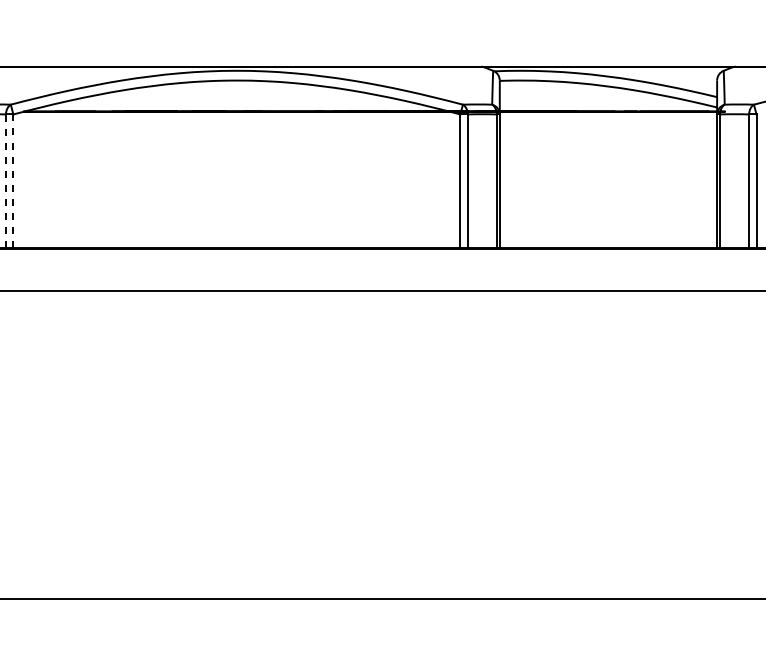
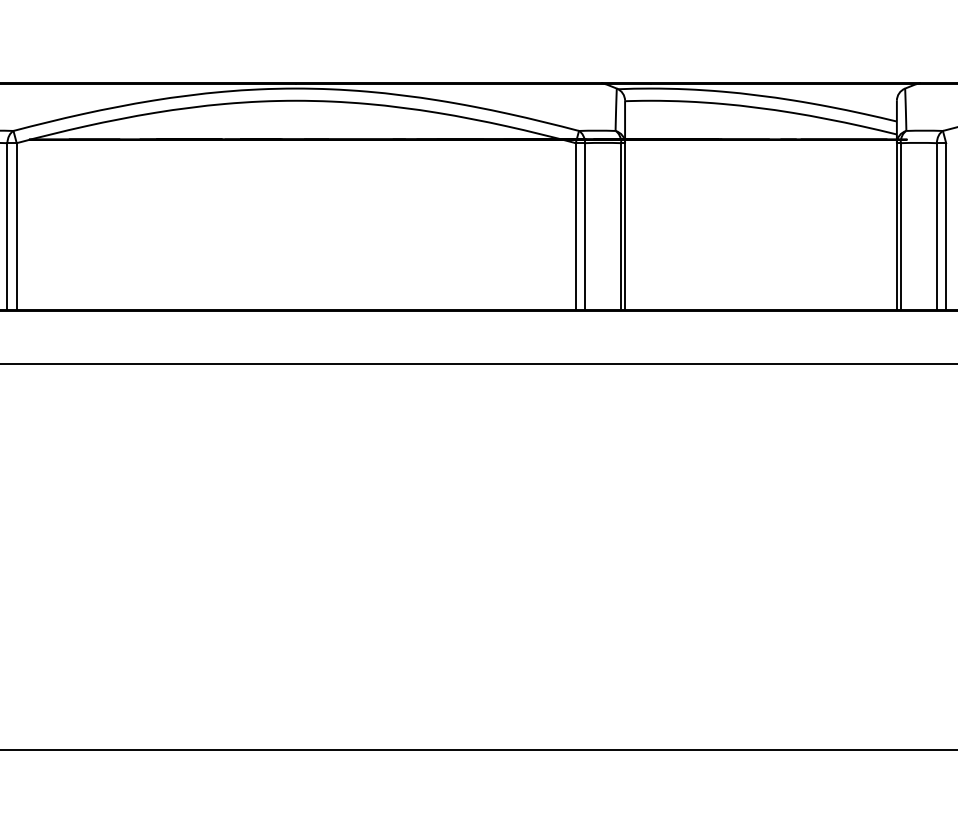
line: (5, 181) -> (6, 227), dashed -> solid
line: (13, 181) -> (16, 227), dashed -> solid

